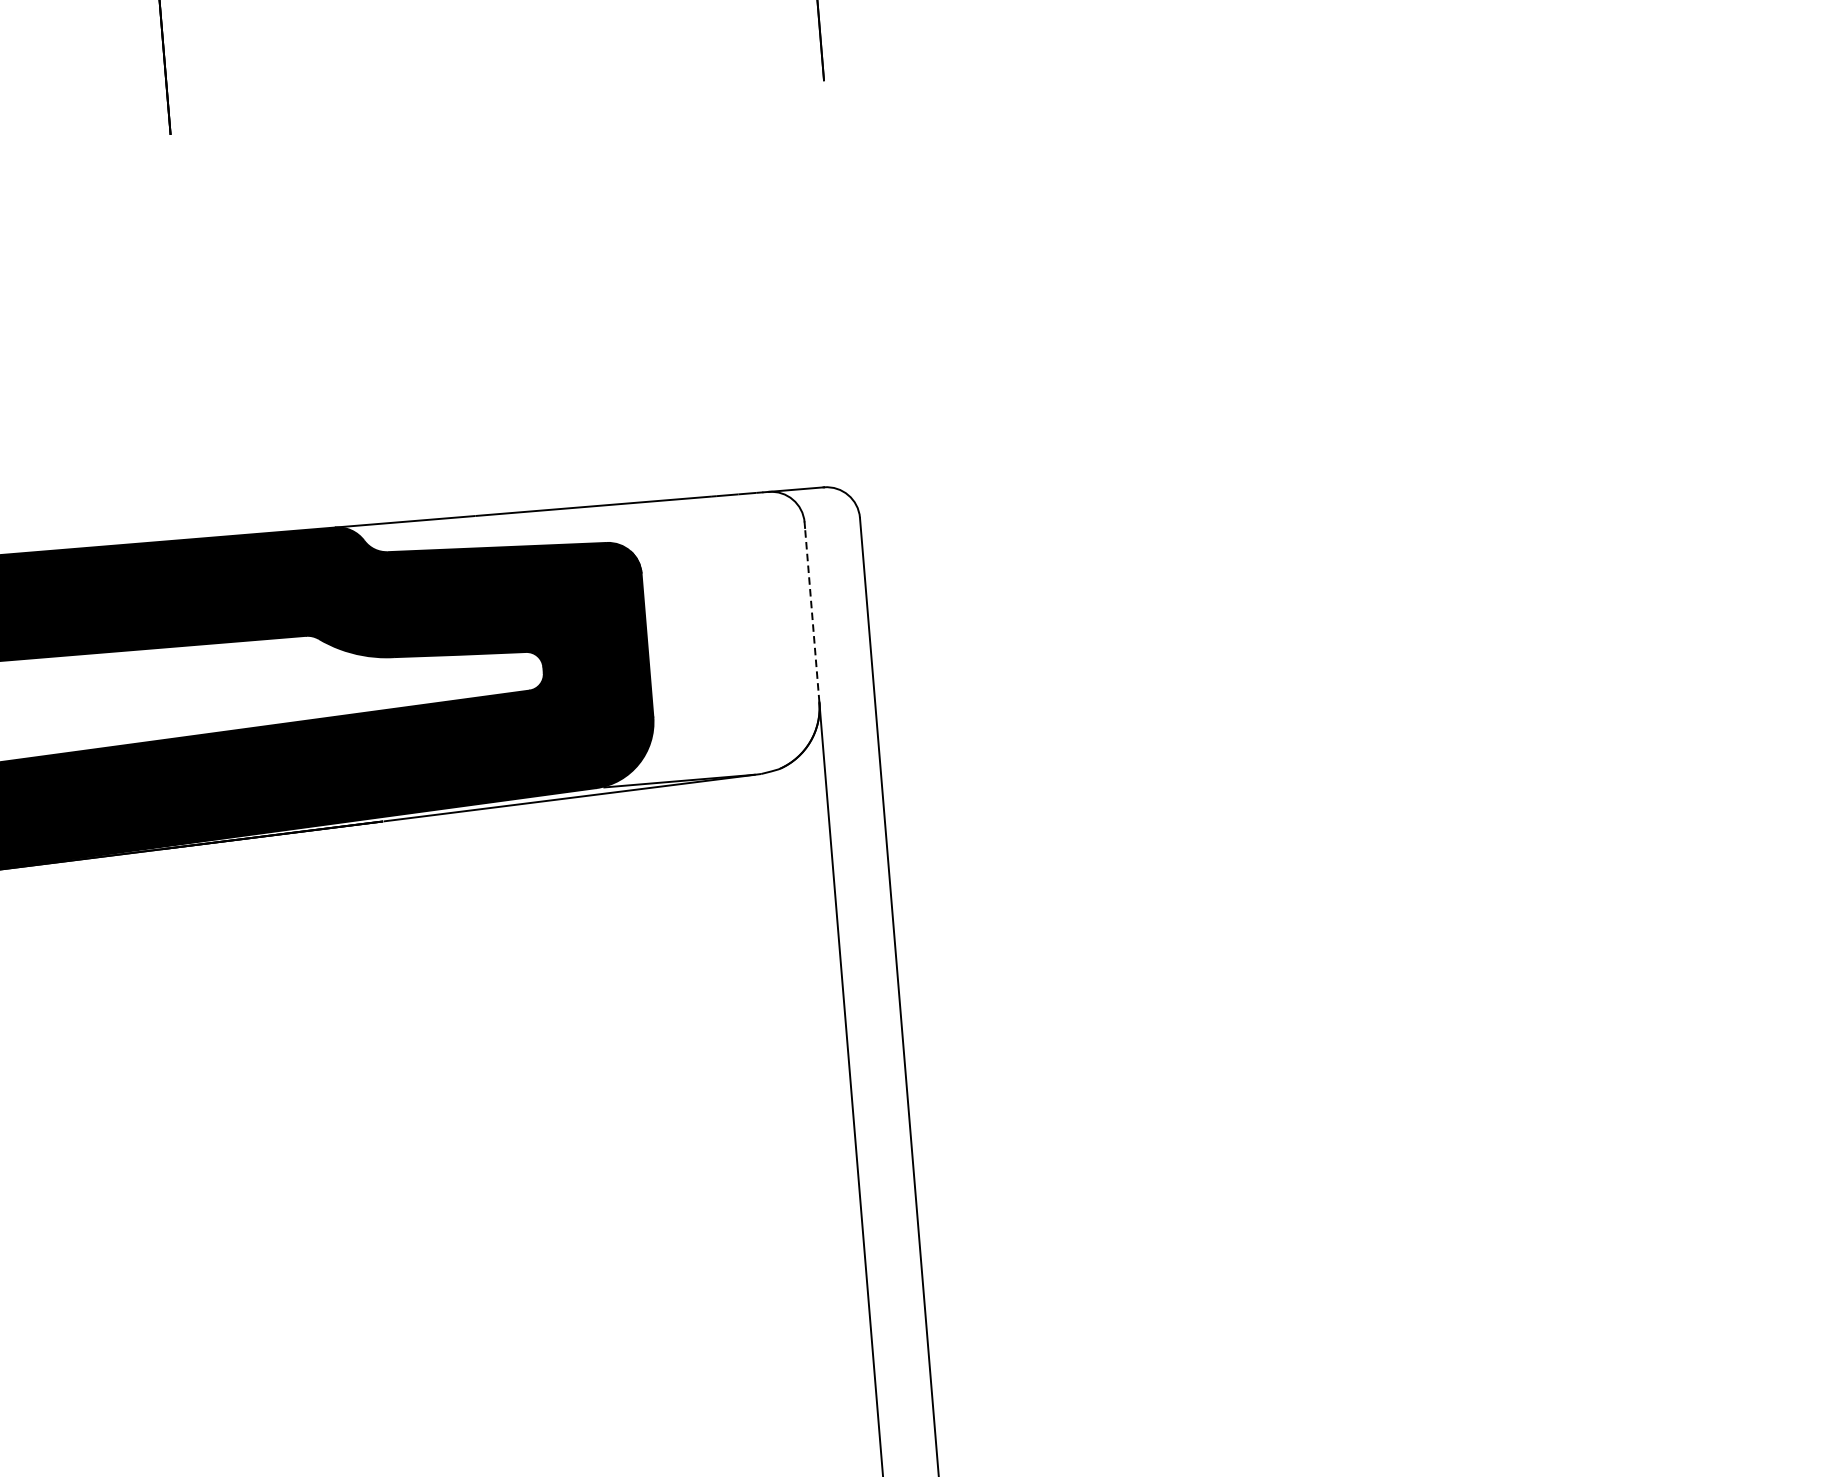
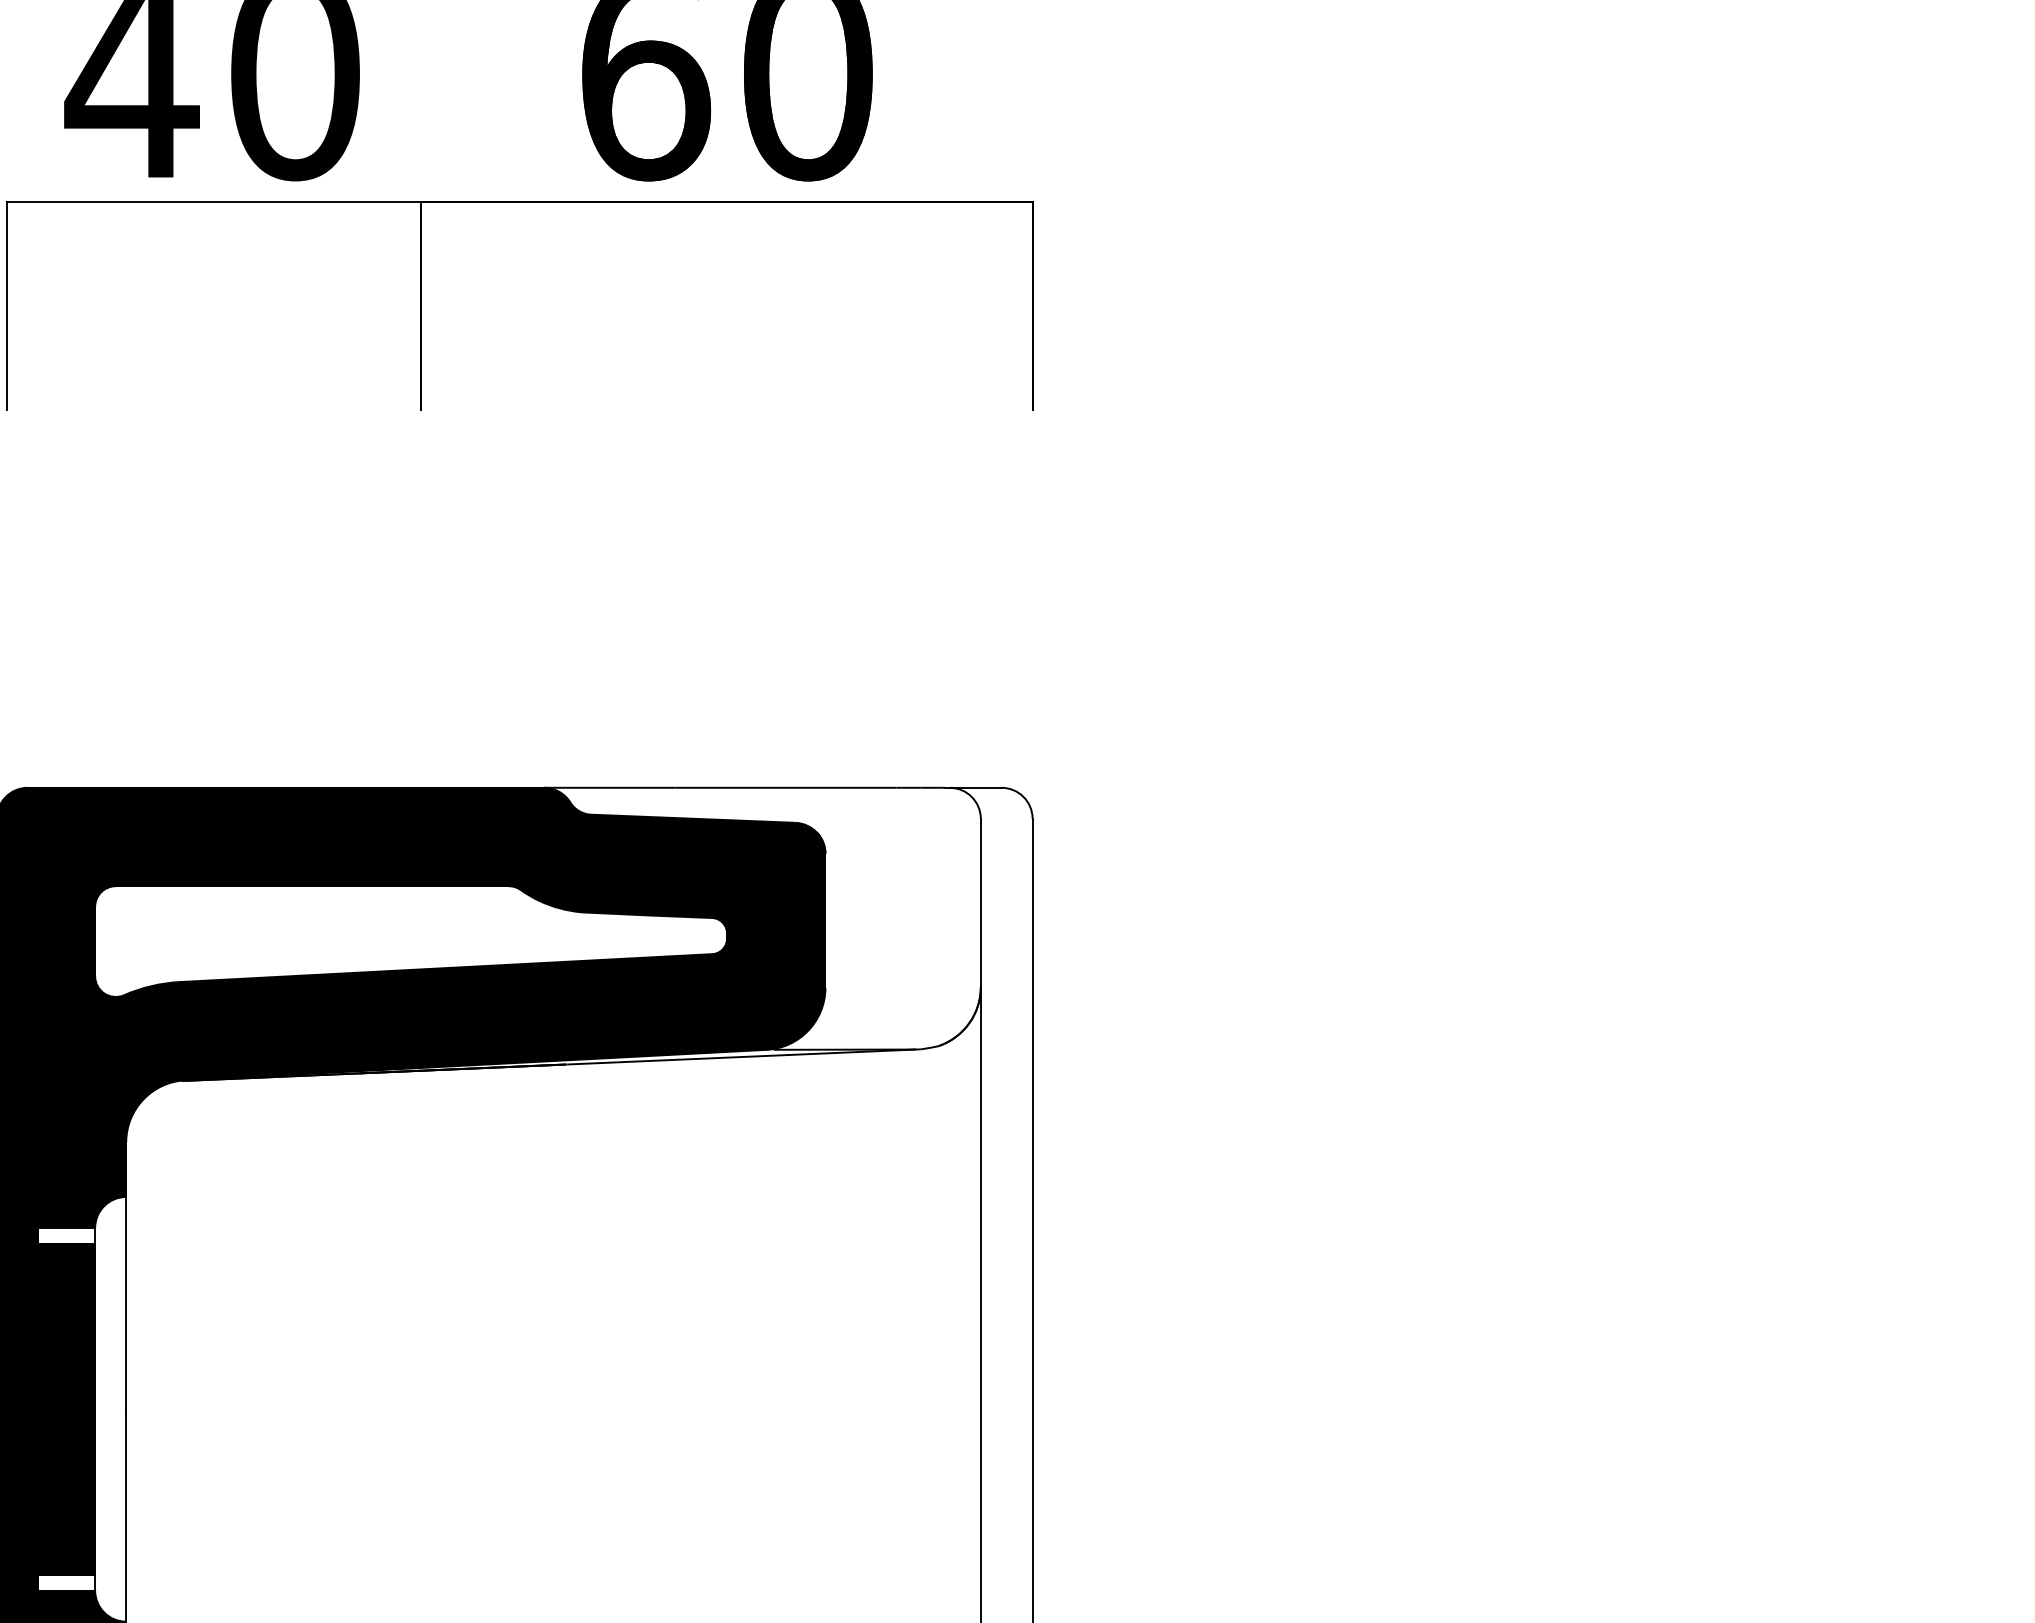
line: (811, 615) -> (980, 905), dashed -> solid

